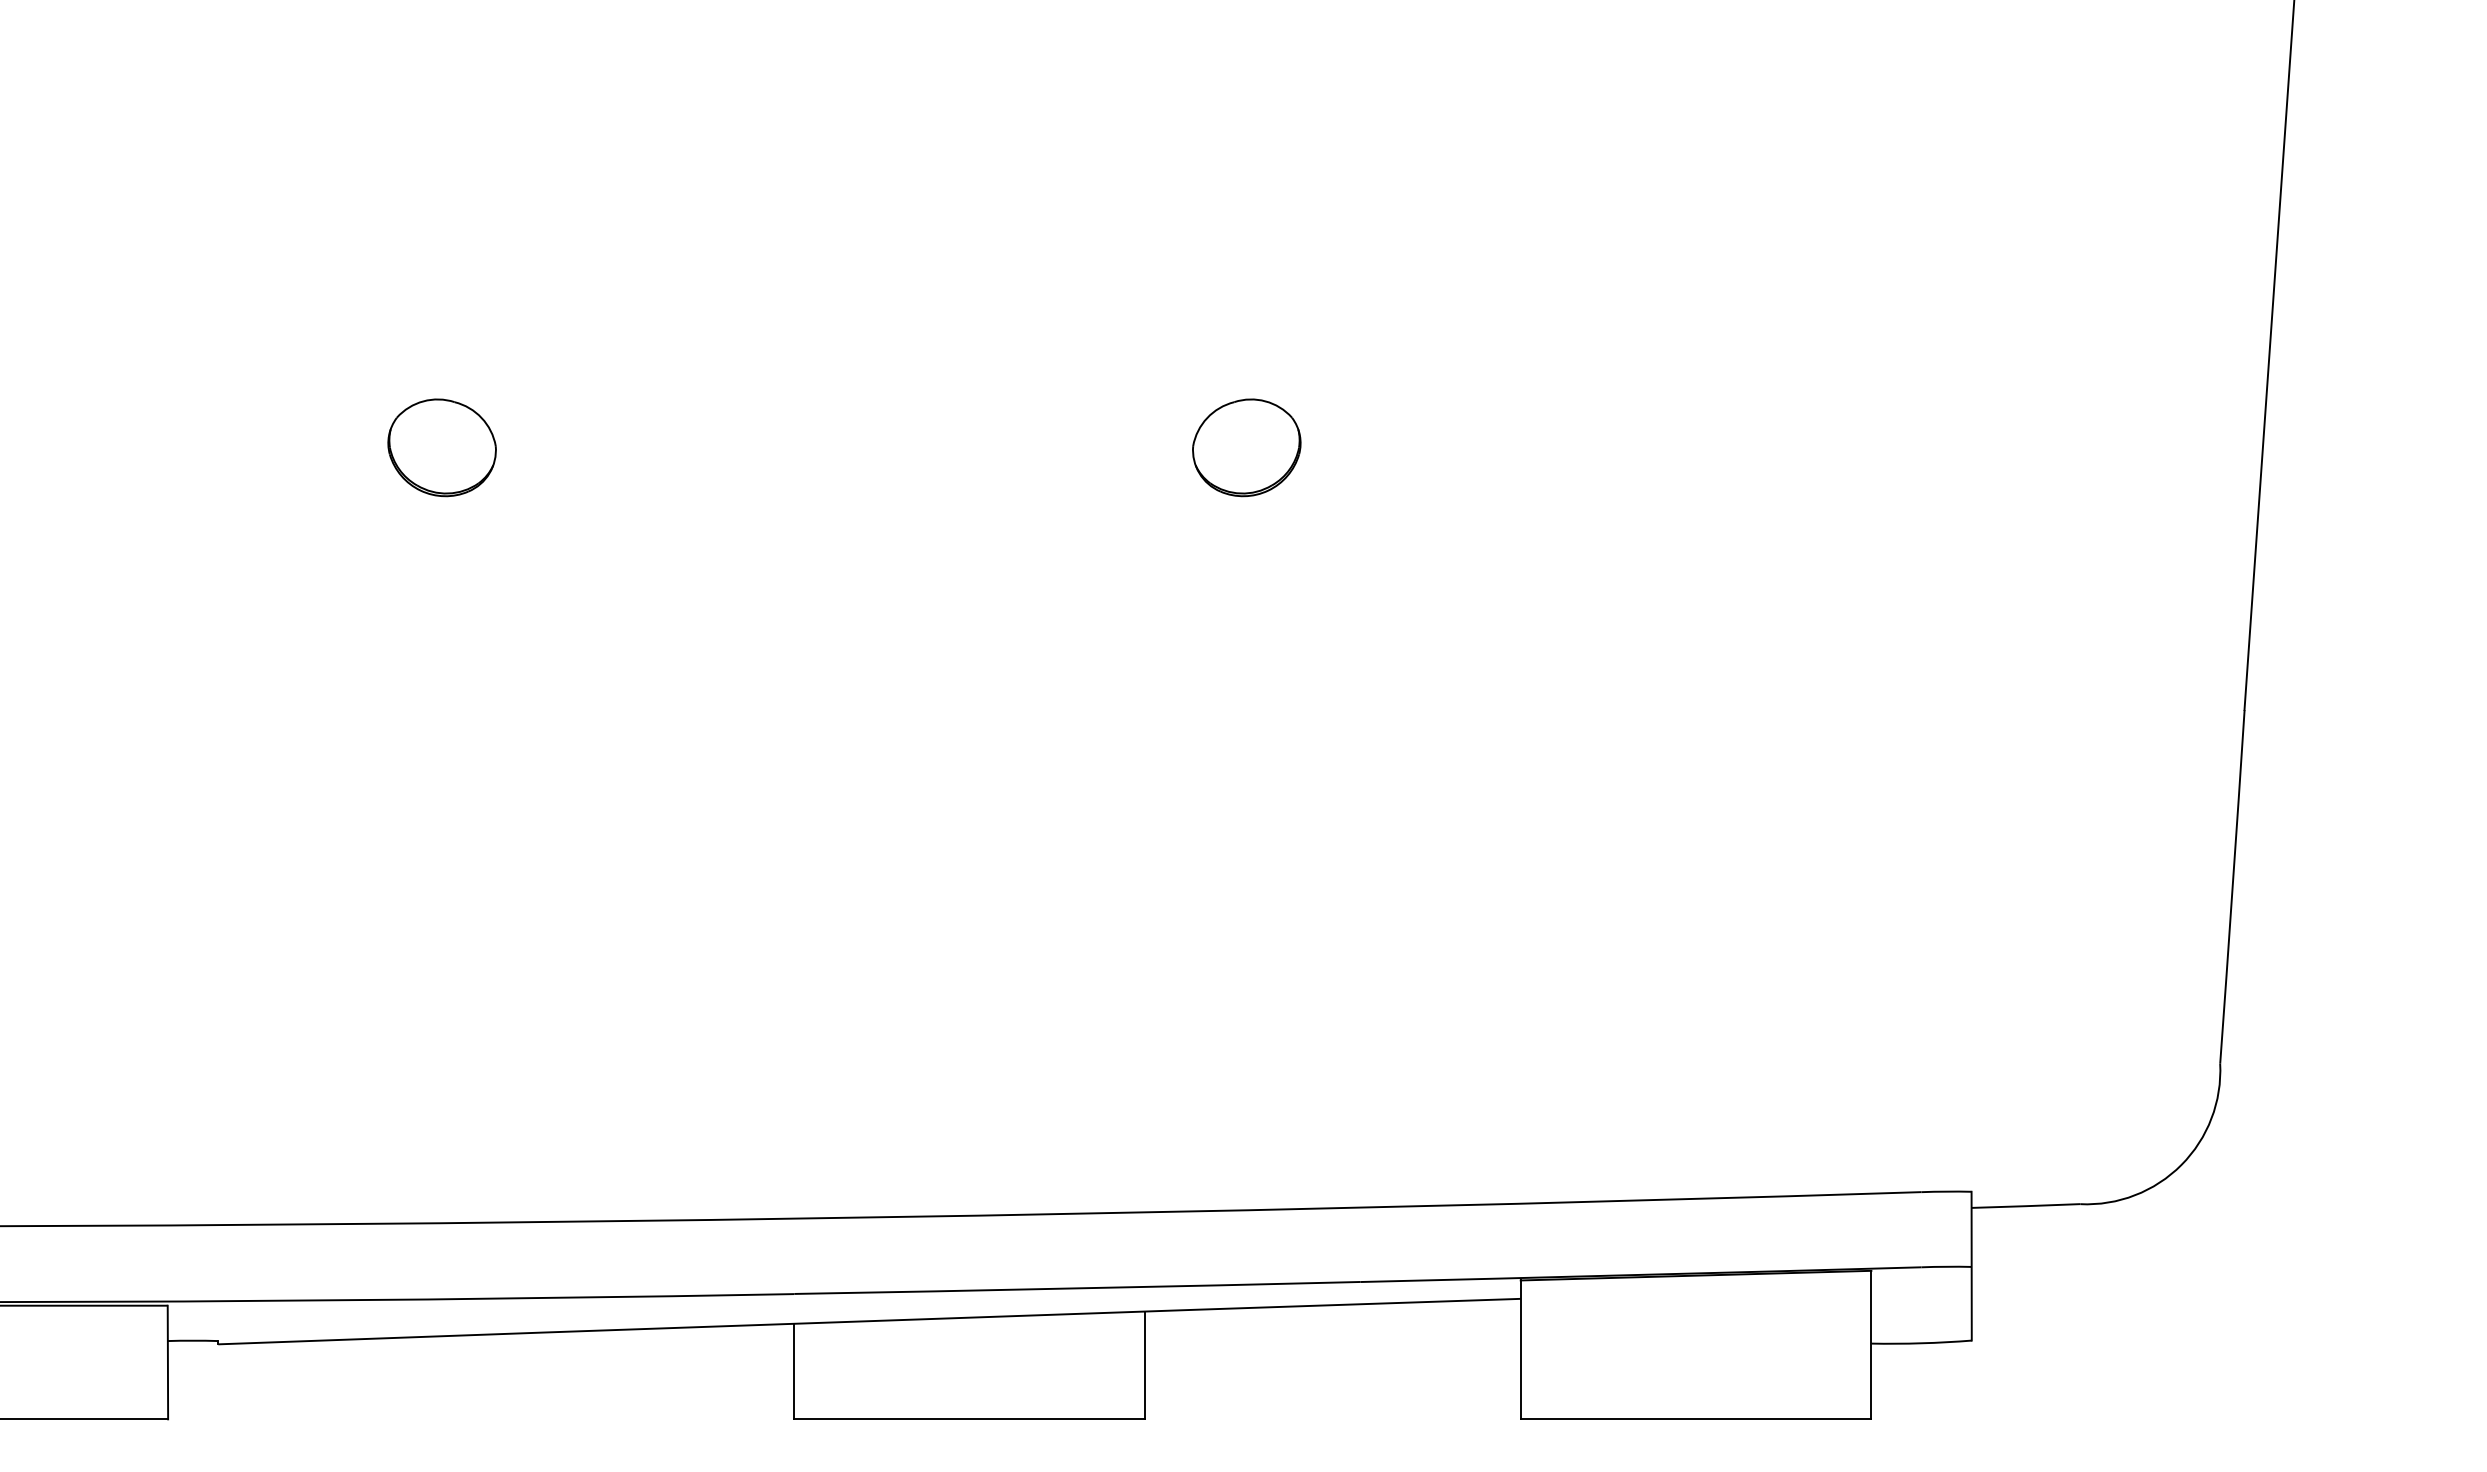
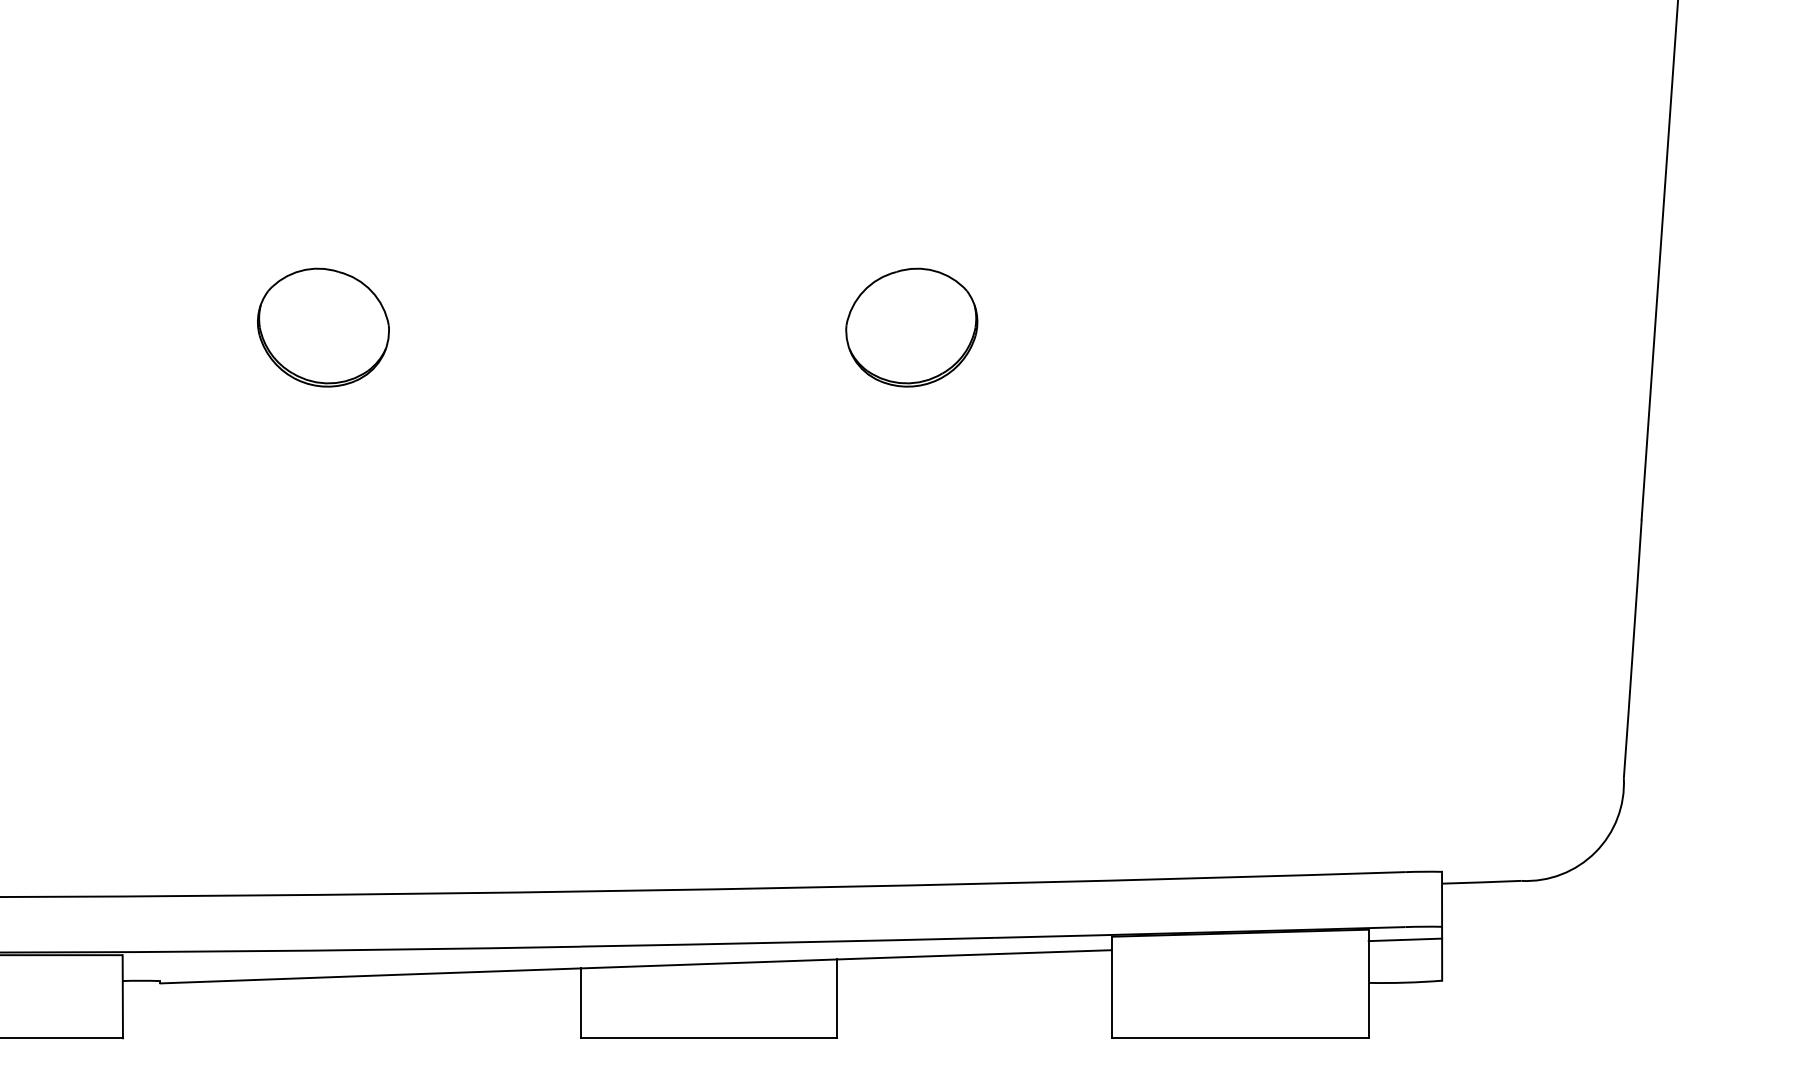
part: (441, 447) -> (322, 327), size x1.67
part: (1246, 447) -> (911, 327), size x1.67
line: (1921, 1284) -> (1405, 939), added

